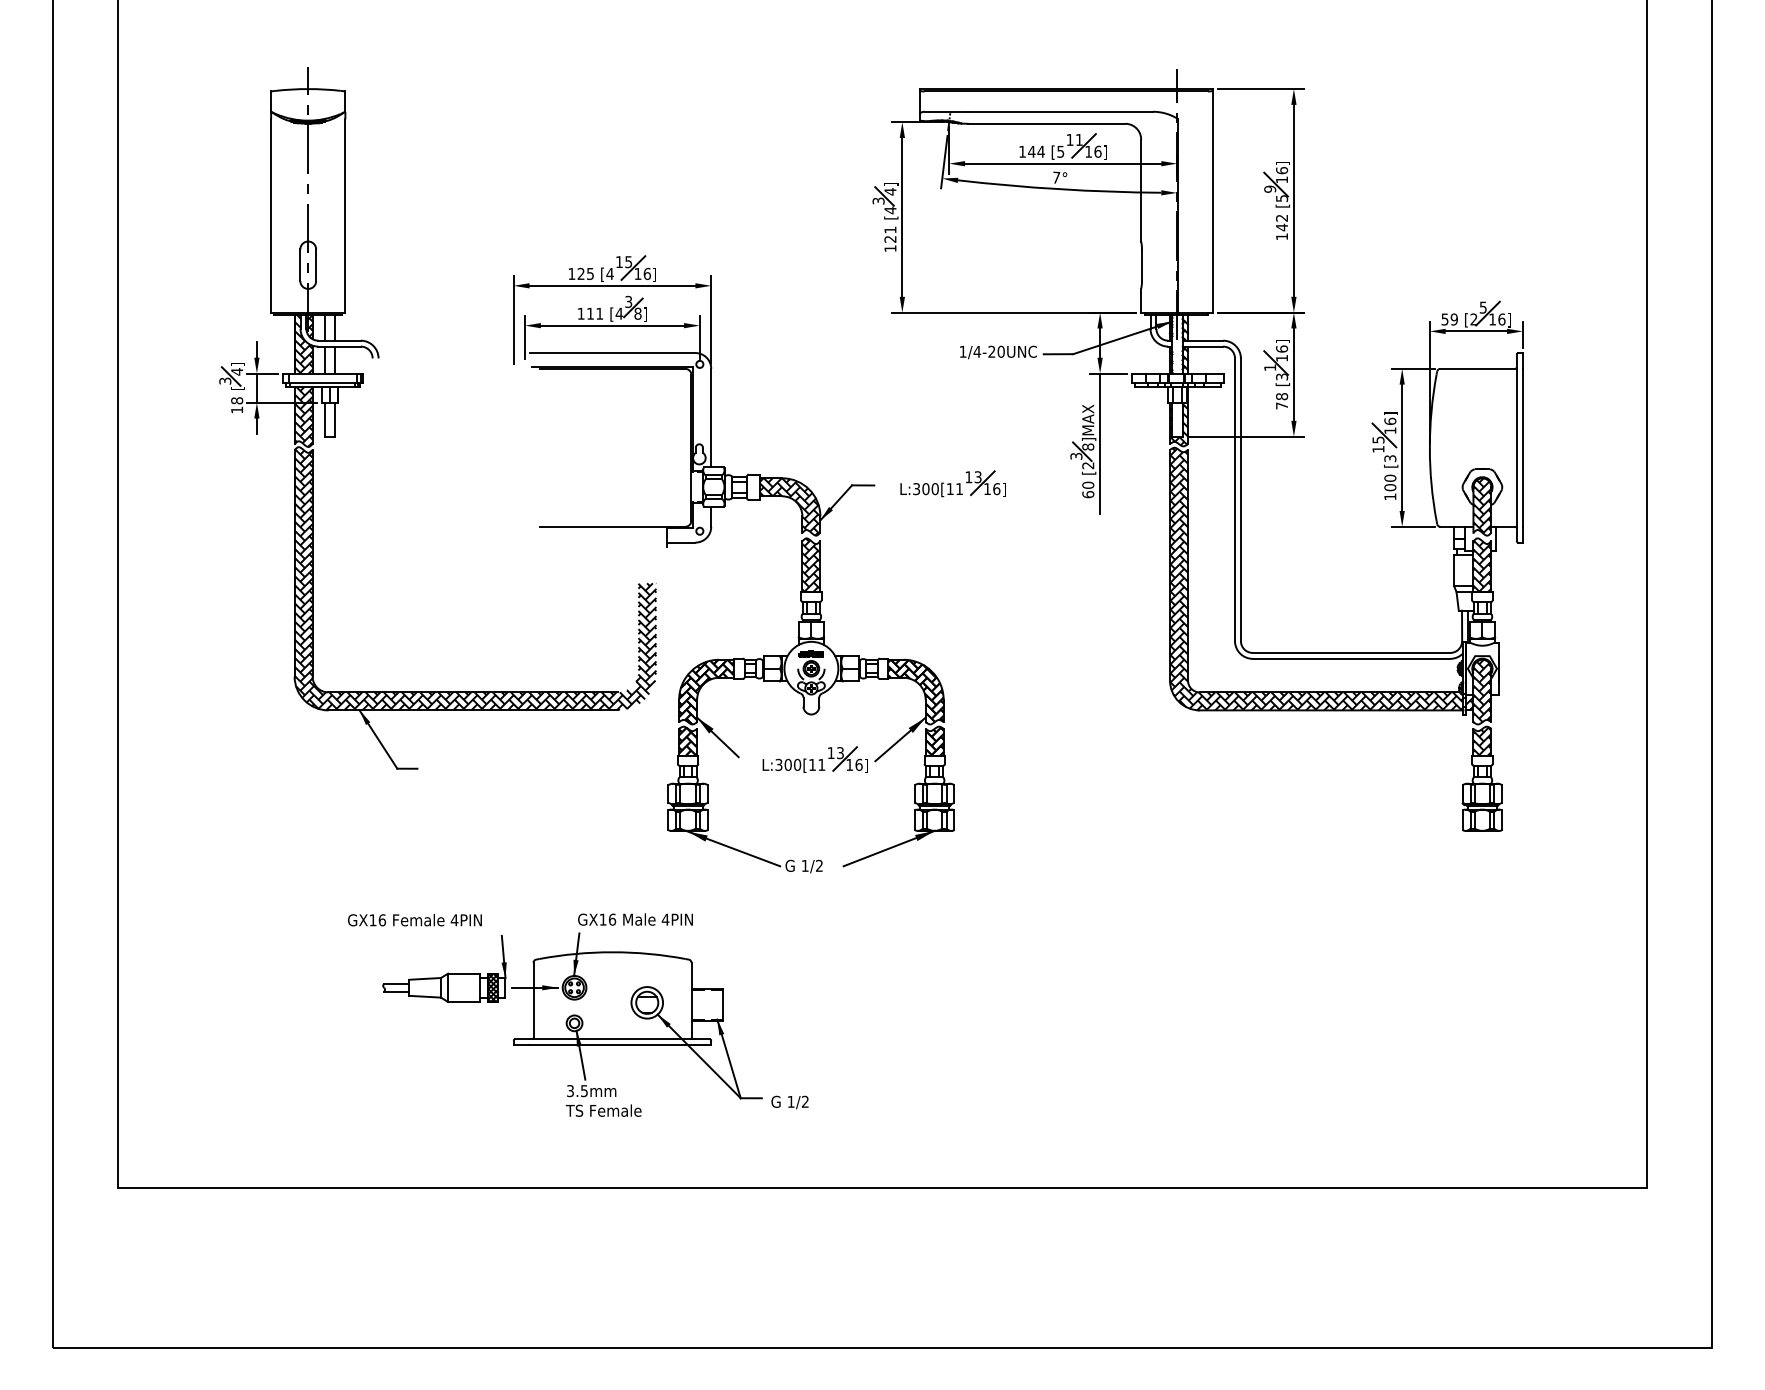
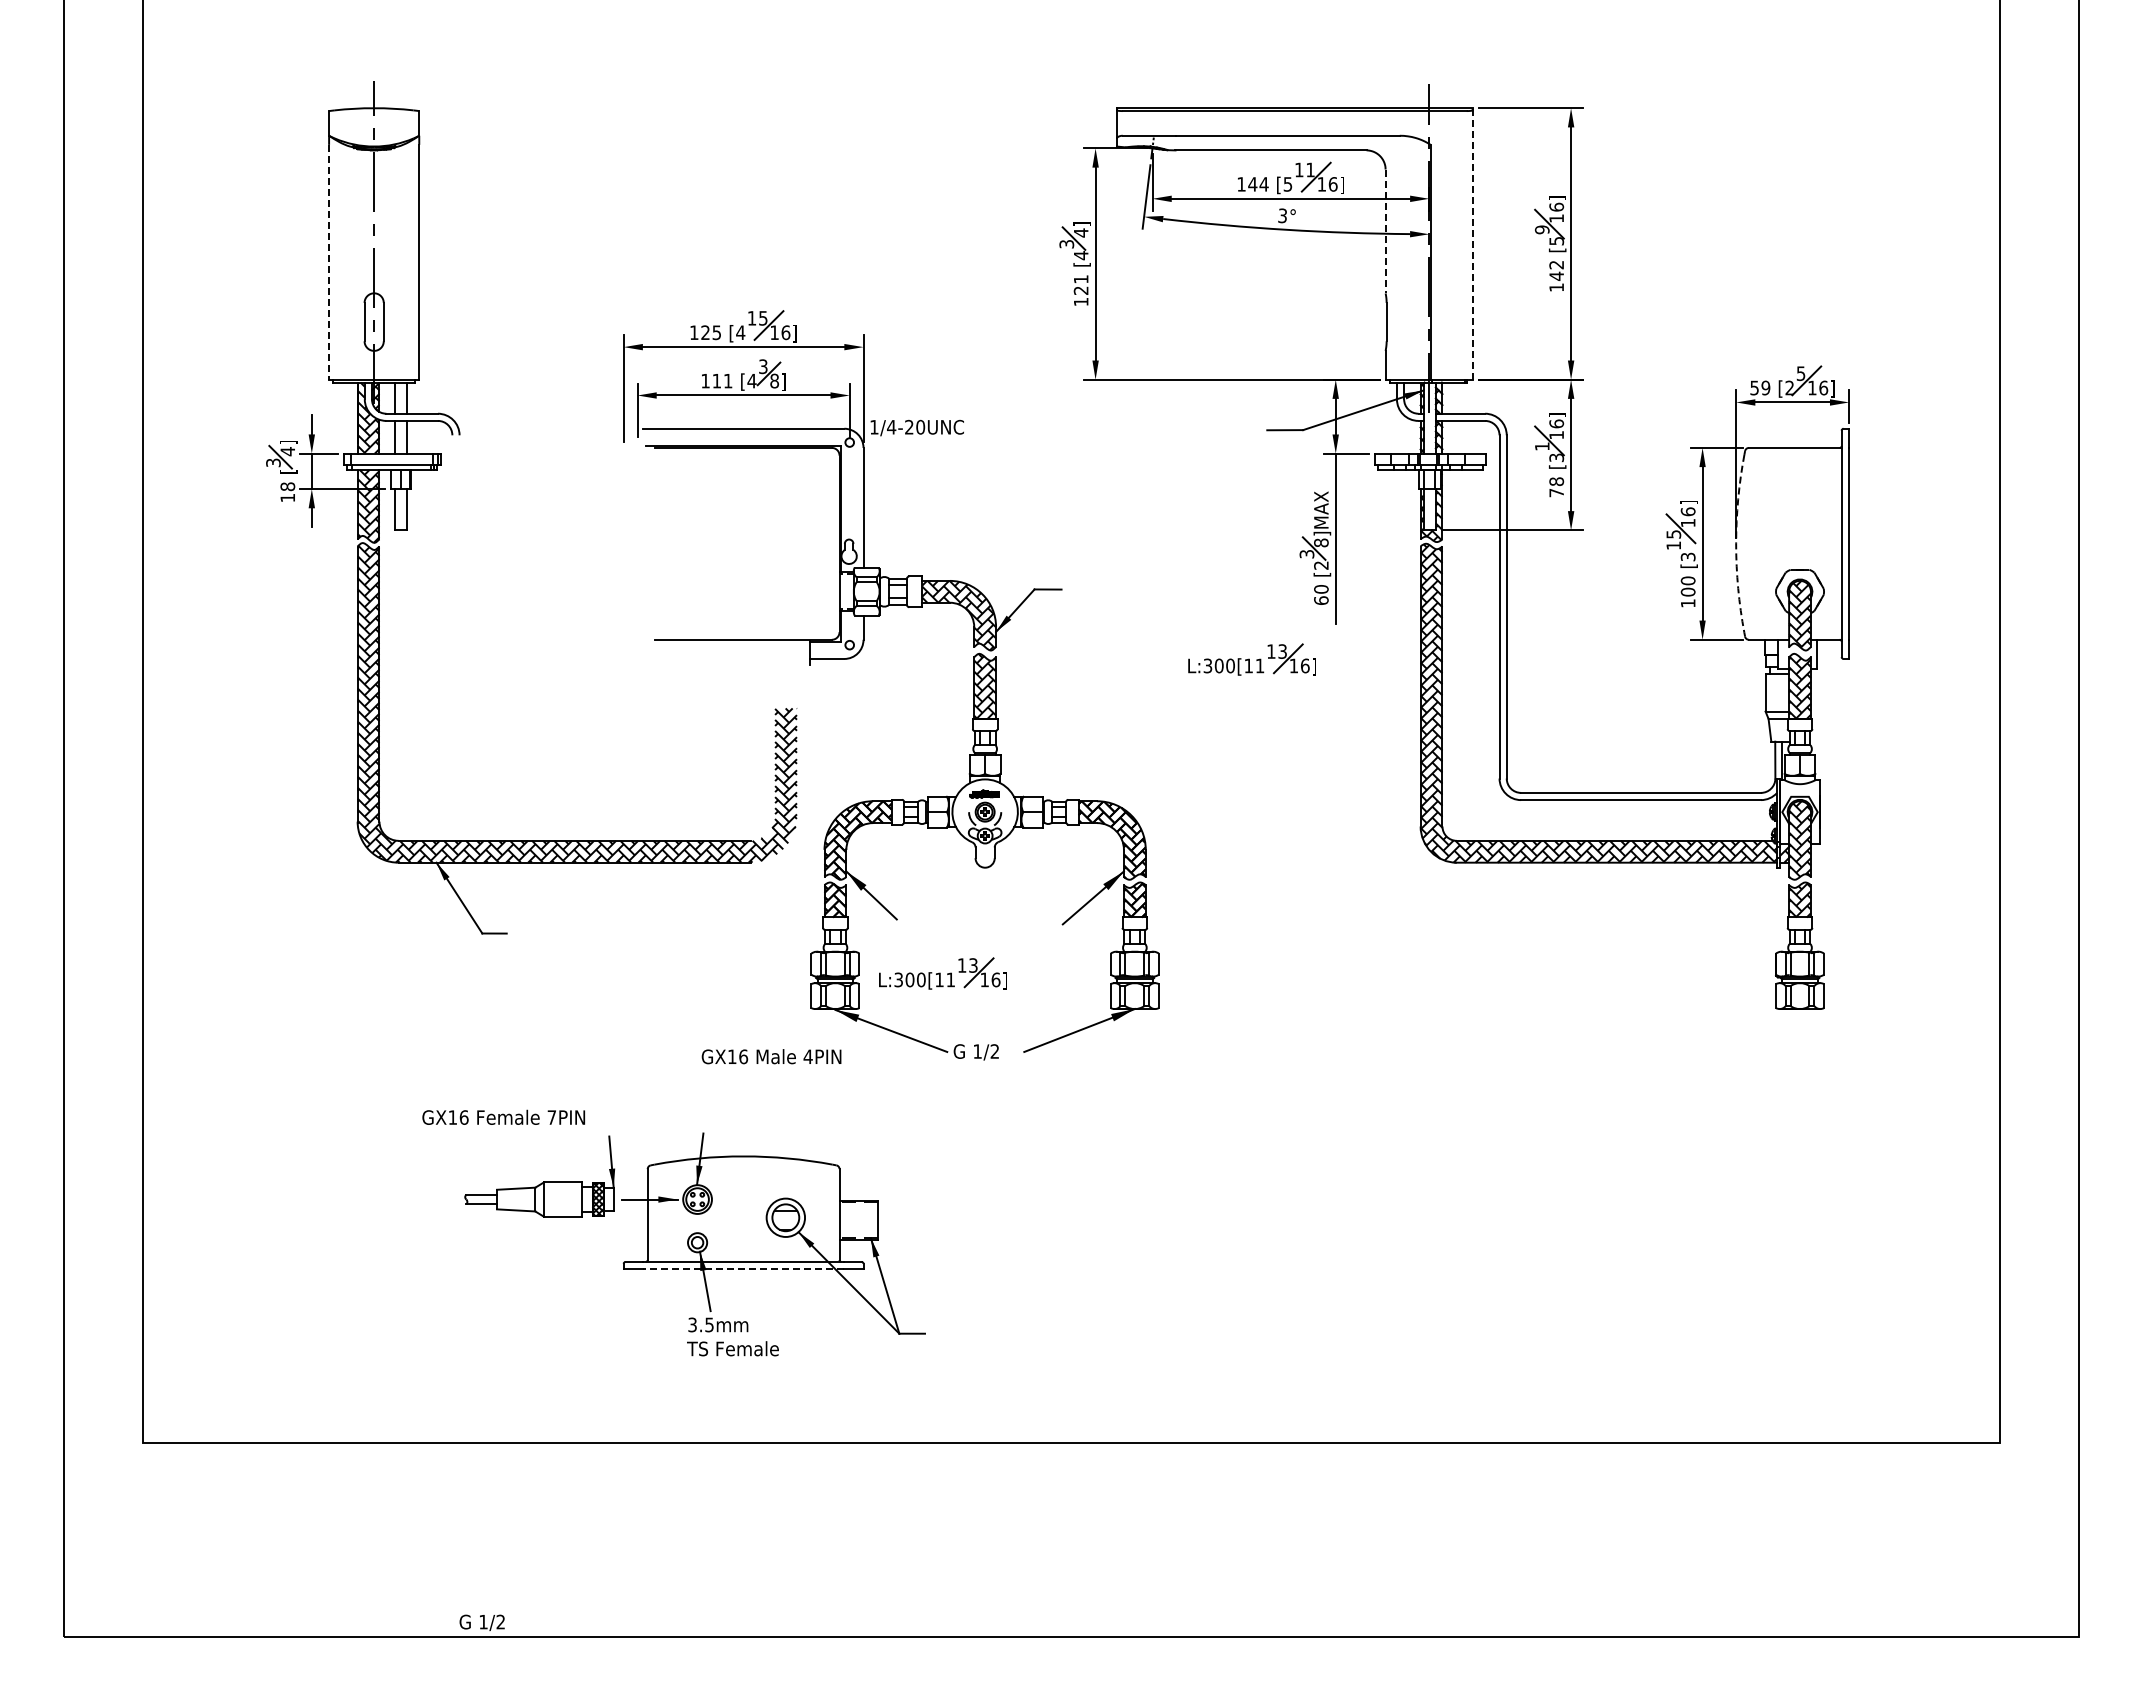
text: (1056, 177) -> (1282, 215), 7° -> 3°
line: (1141, 190) -> (1385, 231), solid -> dashed
line: (1212, 200) -> (1472, 243), solid -> dashed
line: (271, 216) -> (329, 262), solid -> dashed
text: (997, 352) -> (916, 427), moved
arc: (1430, 447) -> (1736, 543), solid -> dashed
part: (952, 483) -> (1251, 659), moved
part: (814, 759) -> (942, 973), moved
text: (635, 919) -> (771, 1056), moved
text: (454, 920) -> (551, 1117), 4PIN -> 7PIN
line: (612, 1045) -> (743, 1269), solid -> dashed
text: (789, 1102) -> (481, 1622), moved

